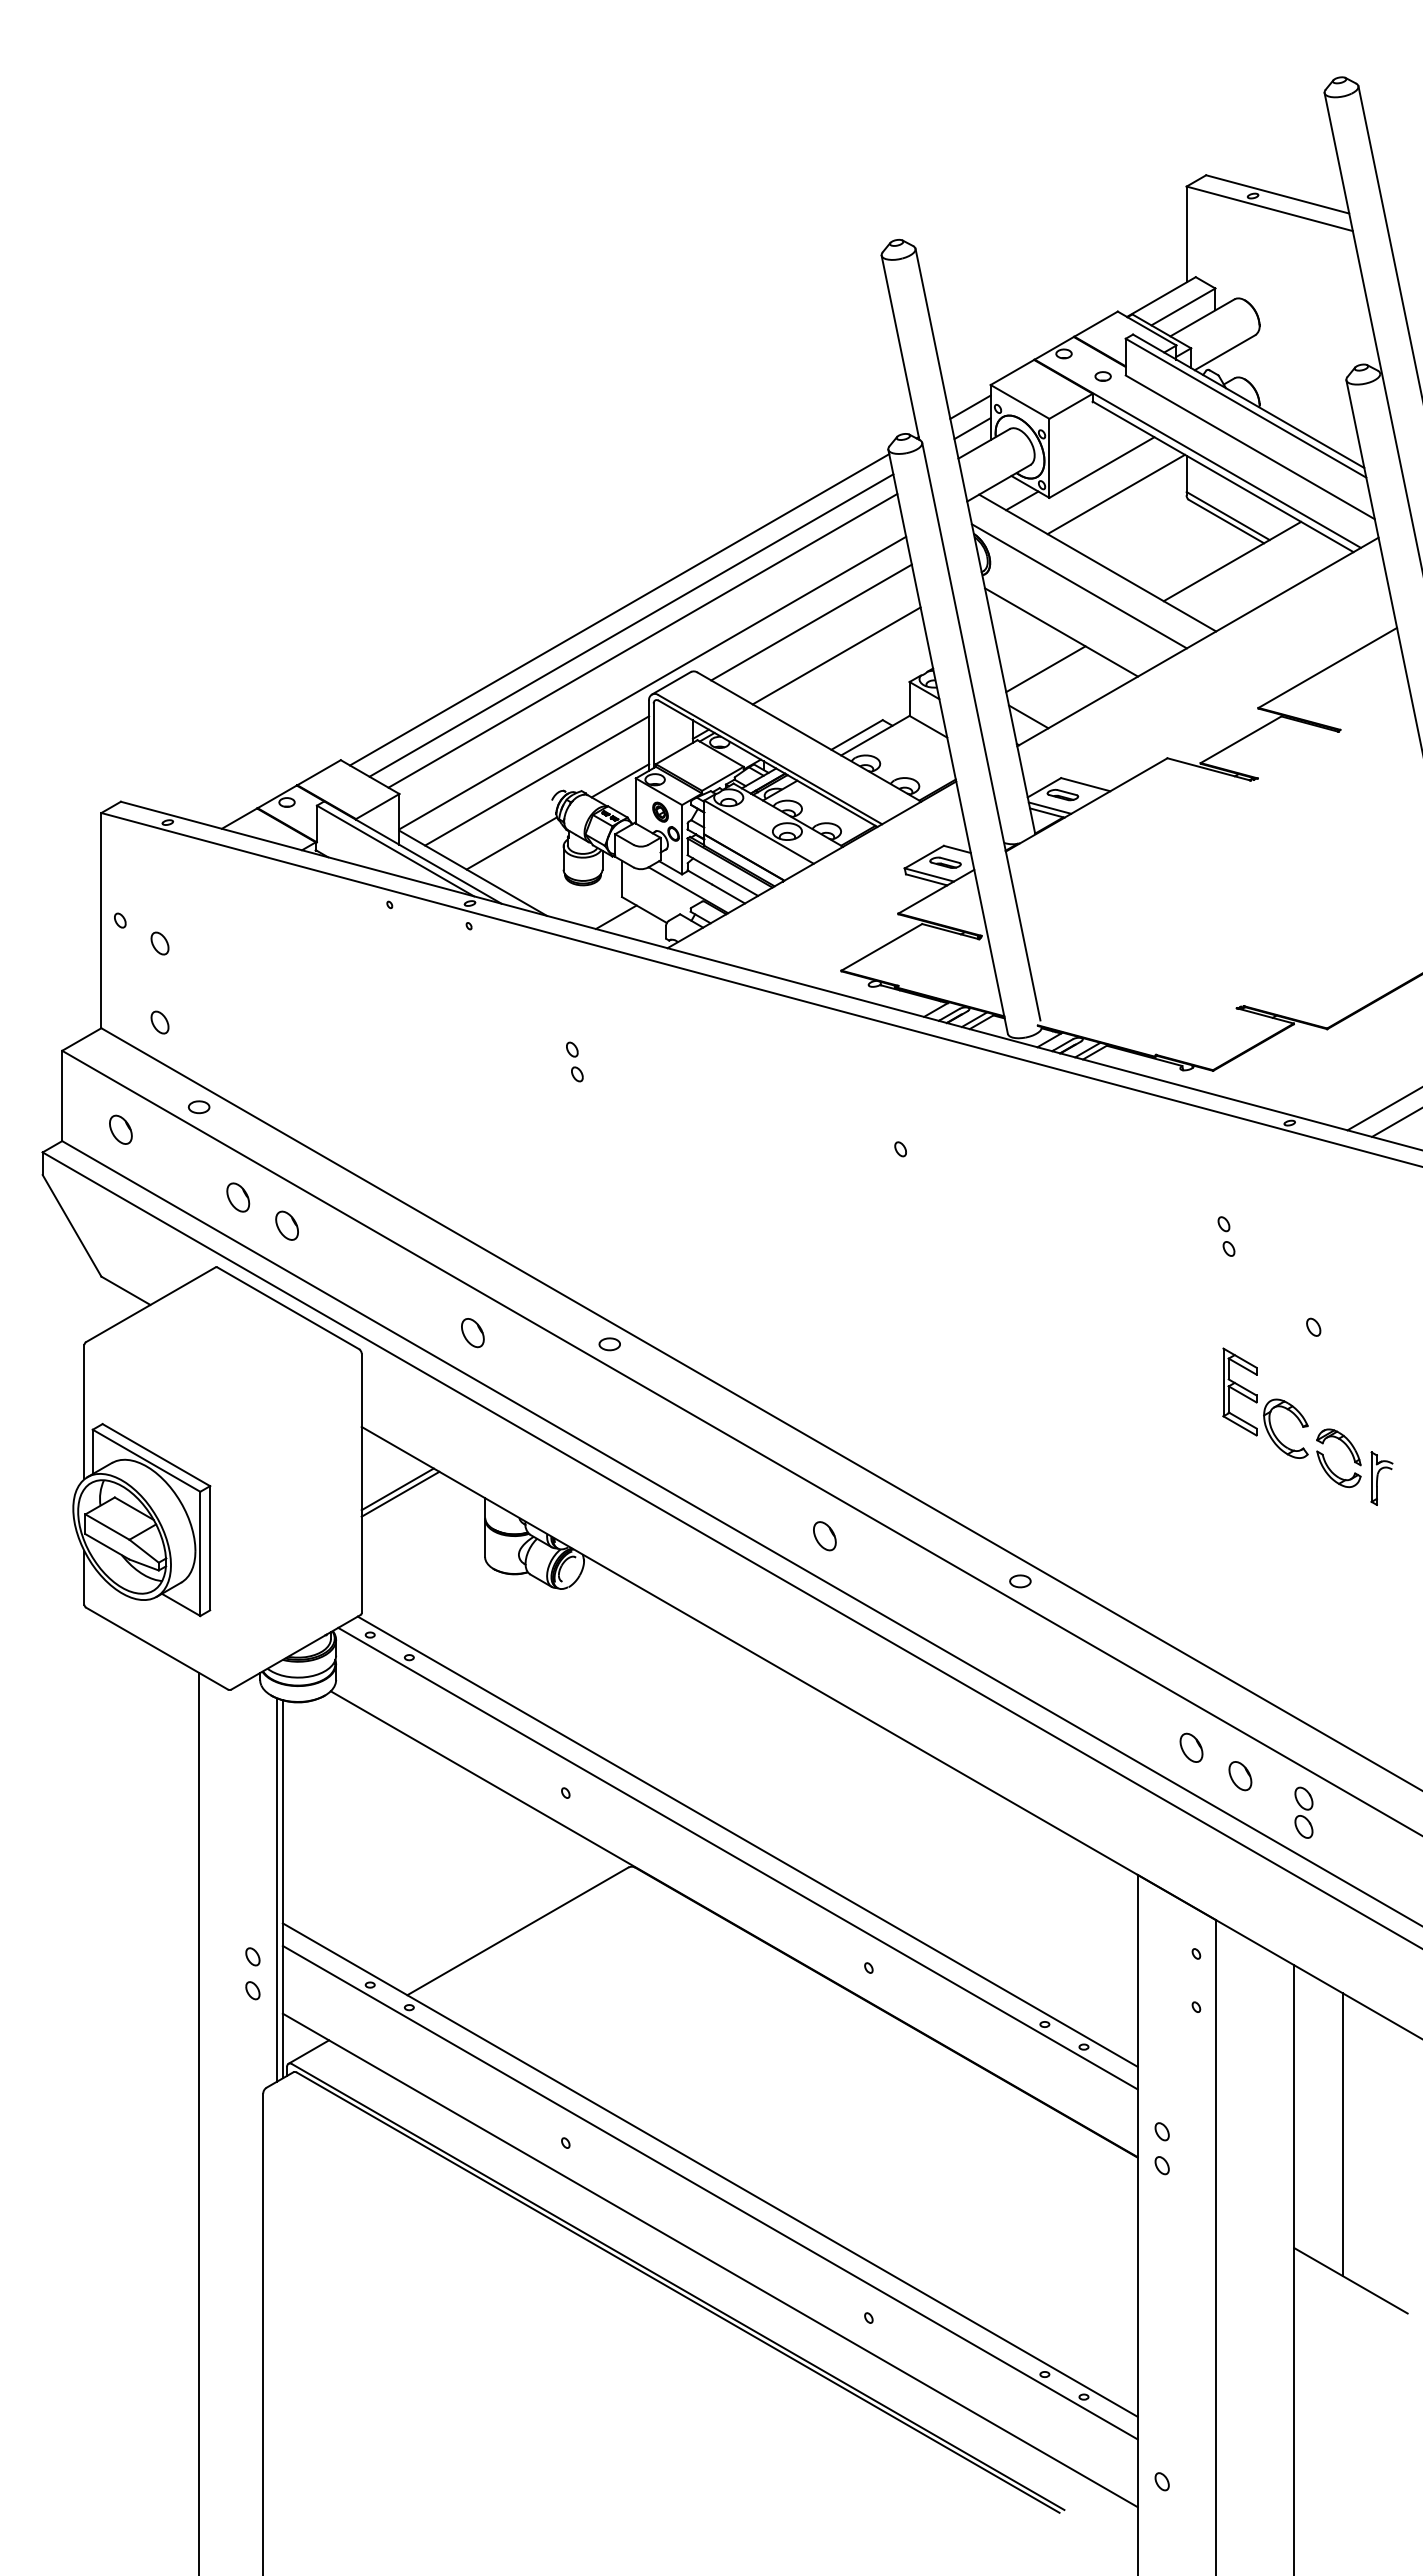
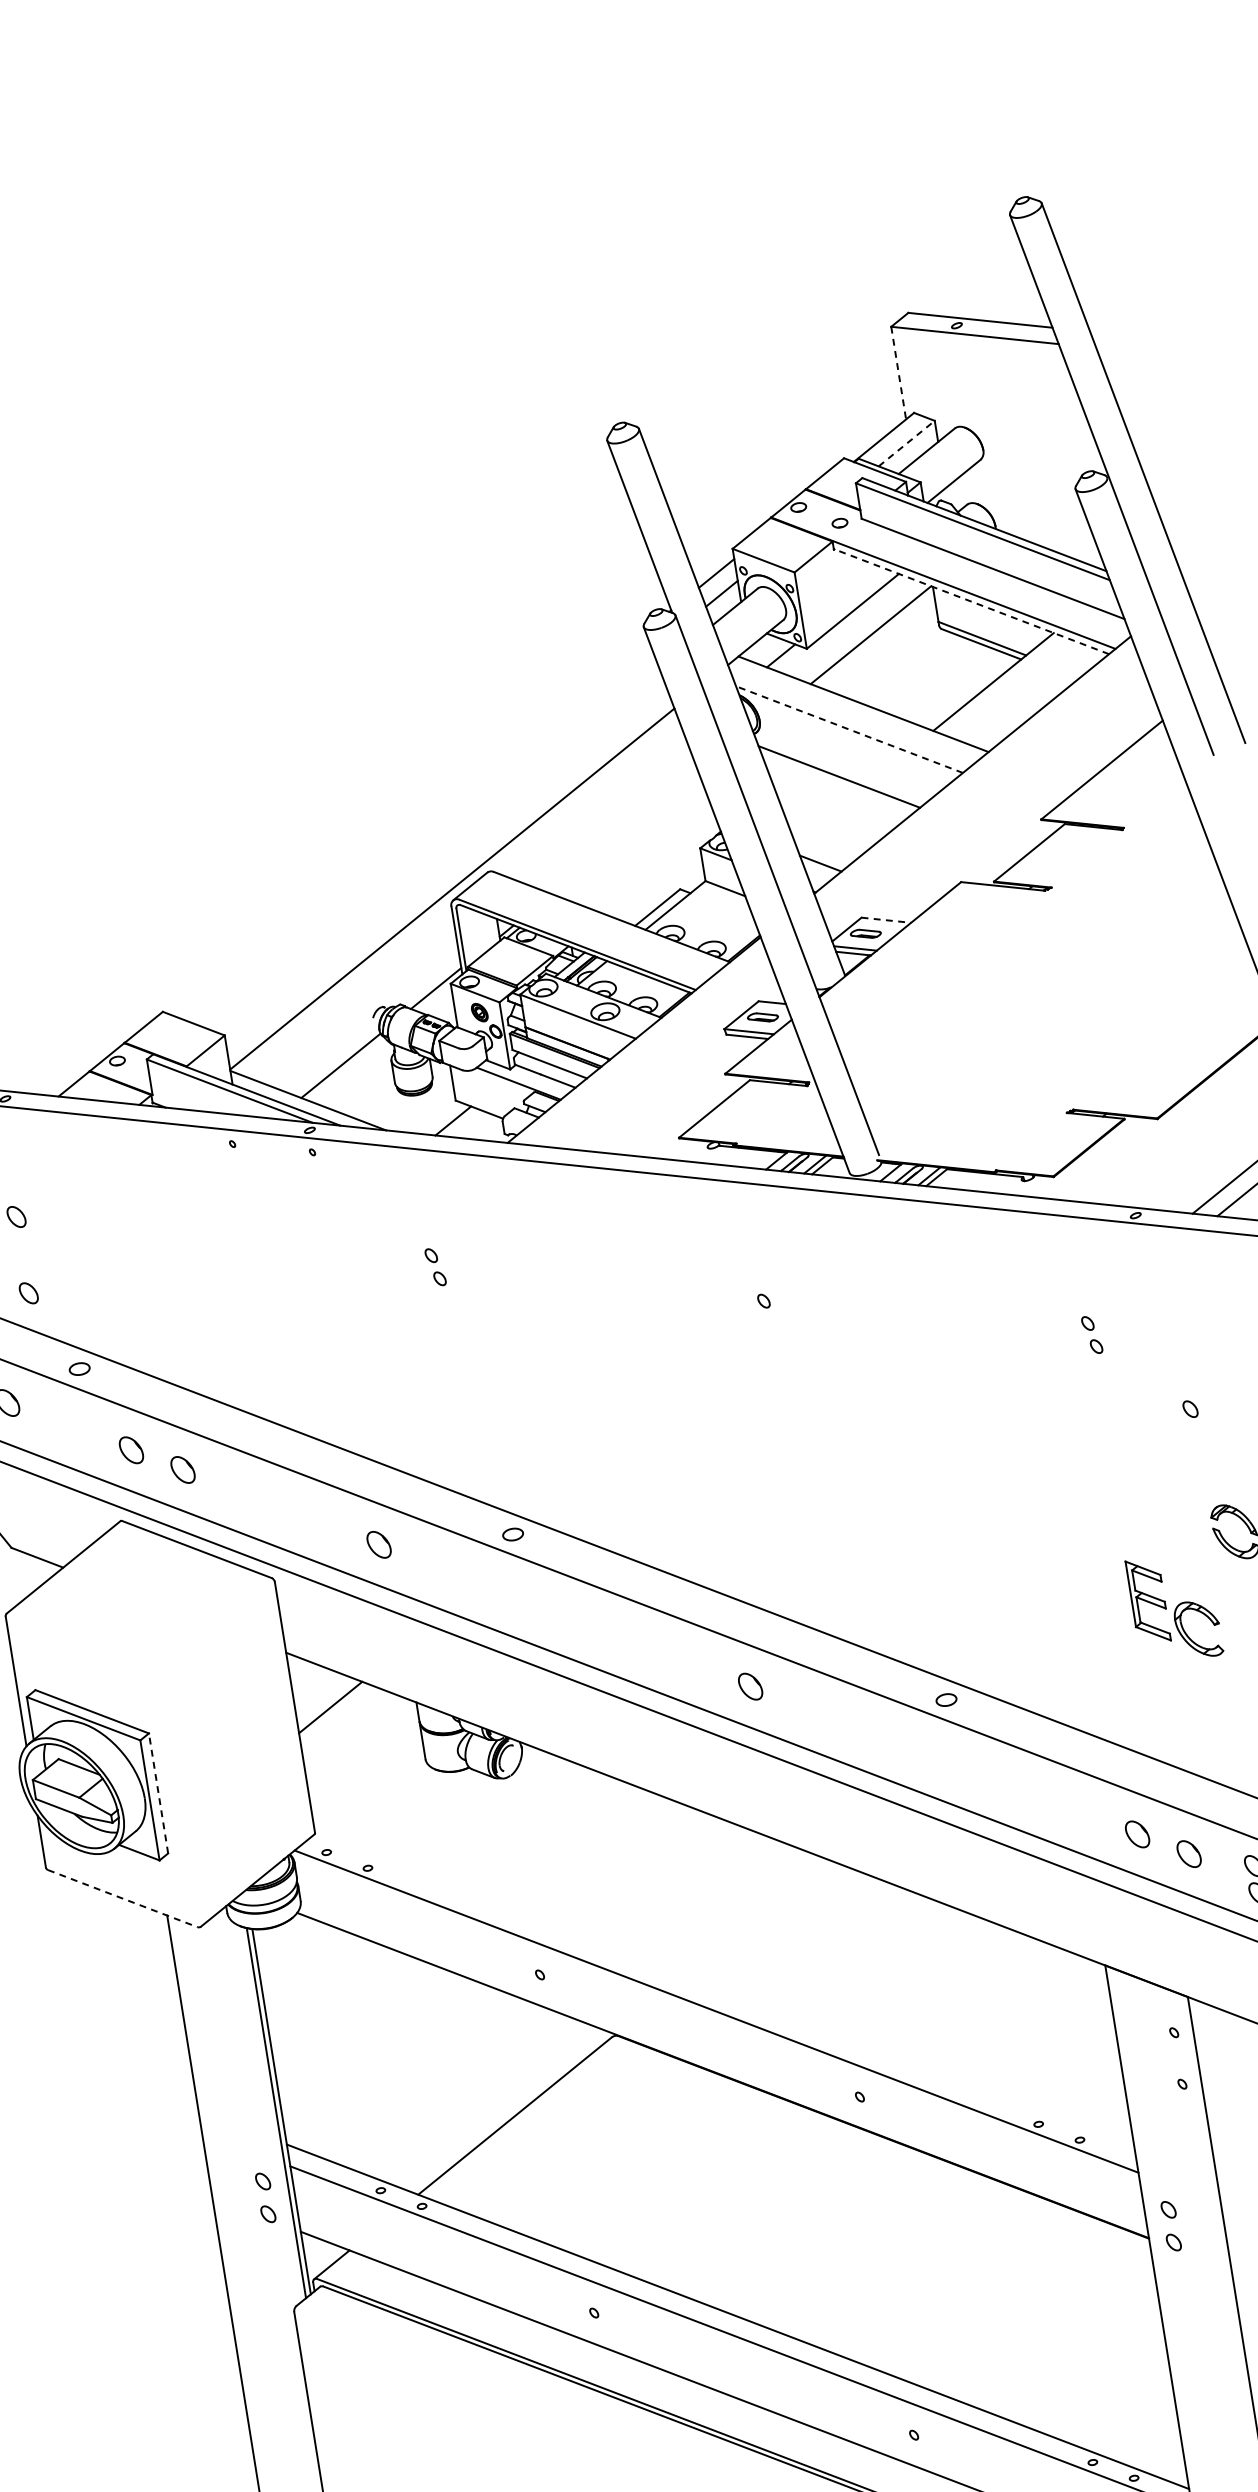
line: (1186, 234) -> (898, 373), solid -> dashed
line: (1183, 306) -> (906, 443), solid -> dashed
line: (1223, 476) -> (971, 601), solid -> dashed
line: (1078, 586) -> (848, 729), solid -> dashed
line: (619, 609) -> (408, 823), removed
line: (811, 622) -> (596, 806), removed
line: (631, 625) -> (422, 836), removed
line: (642, 640) -> (435, 849), removed
line: (836, 655) -> (625, 834), removed
line: (1045, 669) -> (829, 815), removed
line: (537, 780) -> (356, 1001), removed
line: (1086, 784) -> (887, 919), solid -> dashed
part: (1265, 1402) -> (1174, 1607), moved
line: (400, 1493) -> (334, 1711), removed
line: (210, 1547) -> (158, 1792), solid -> dashed
line: (157, 1648) -> (123, 1898), solid -> dashed
line: (747, 1841) -> (723, 1993), removed

